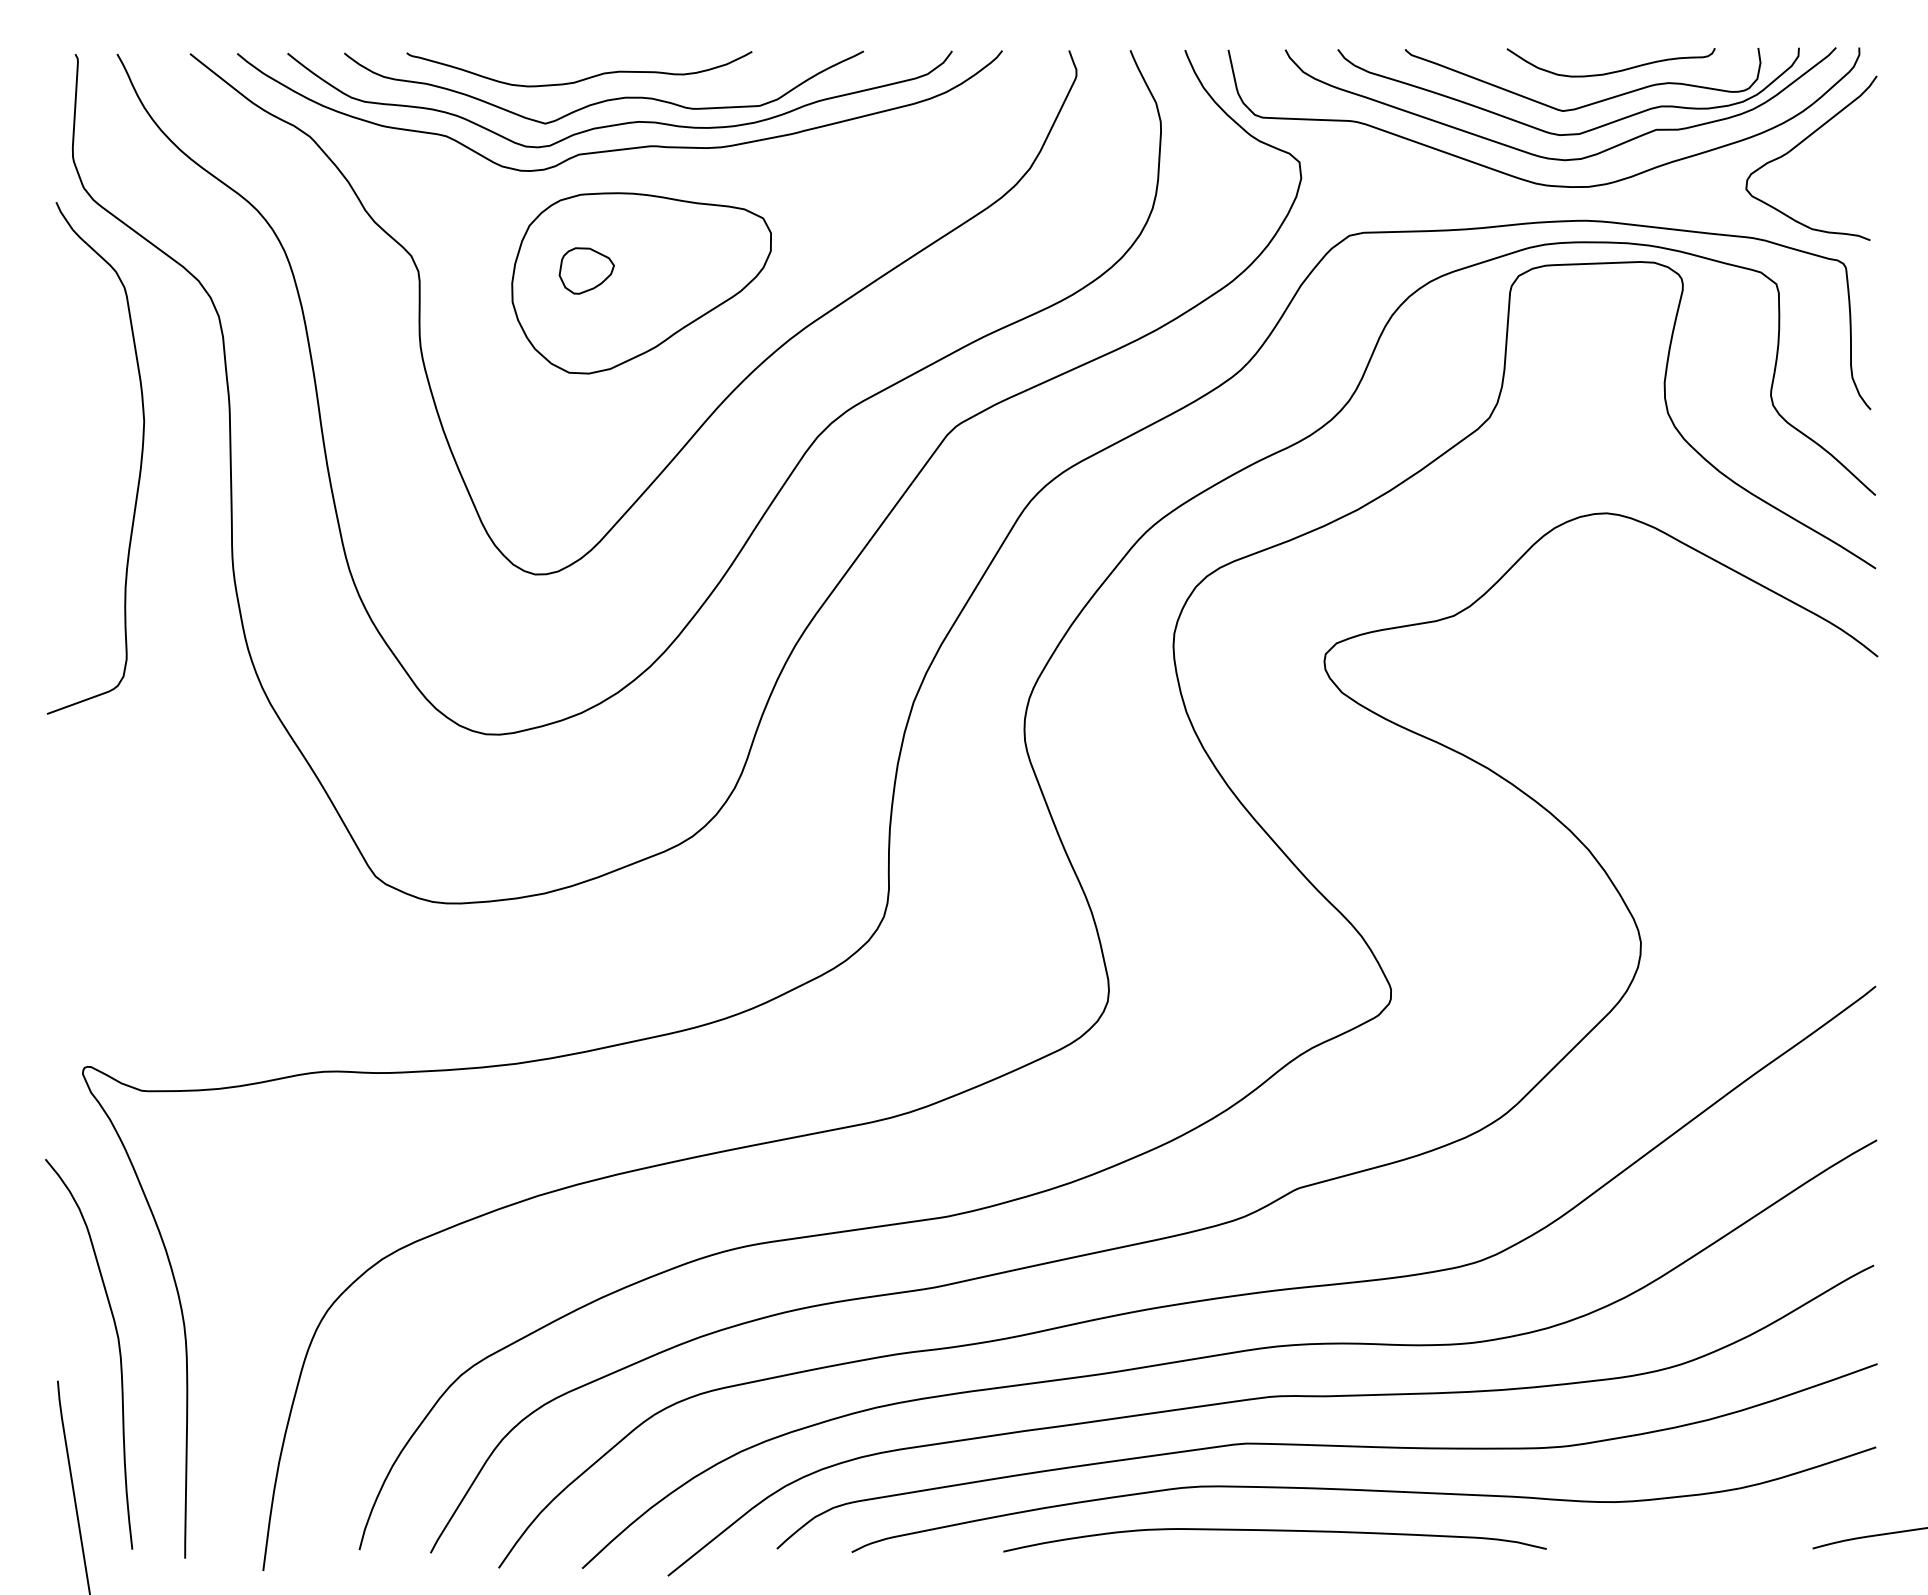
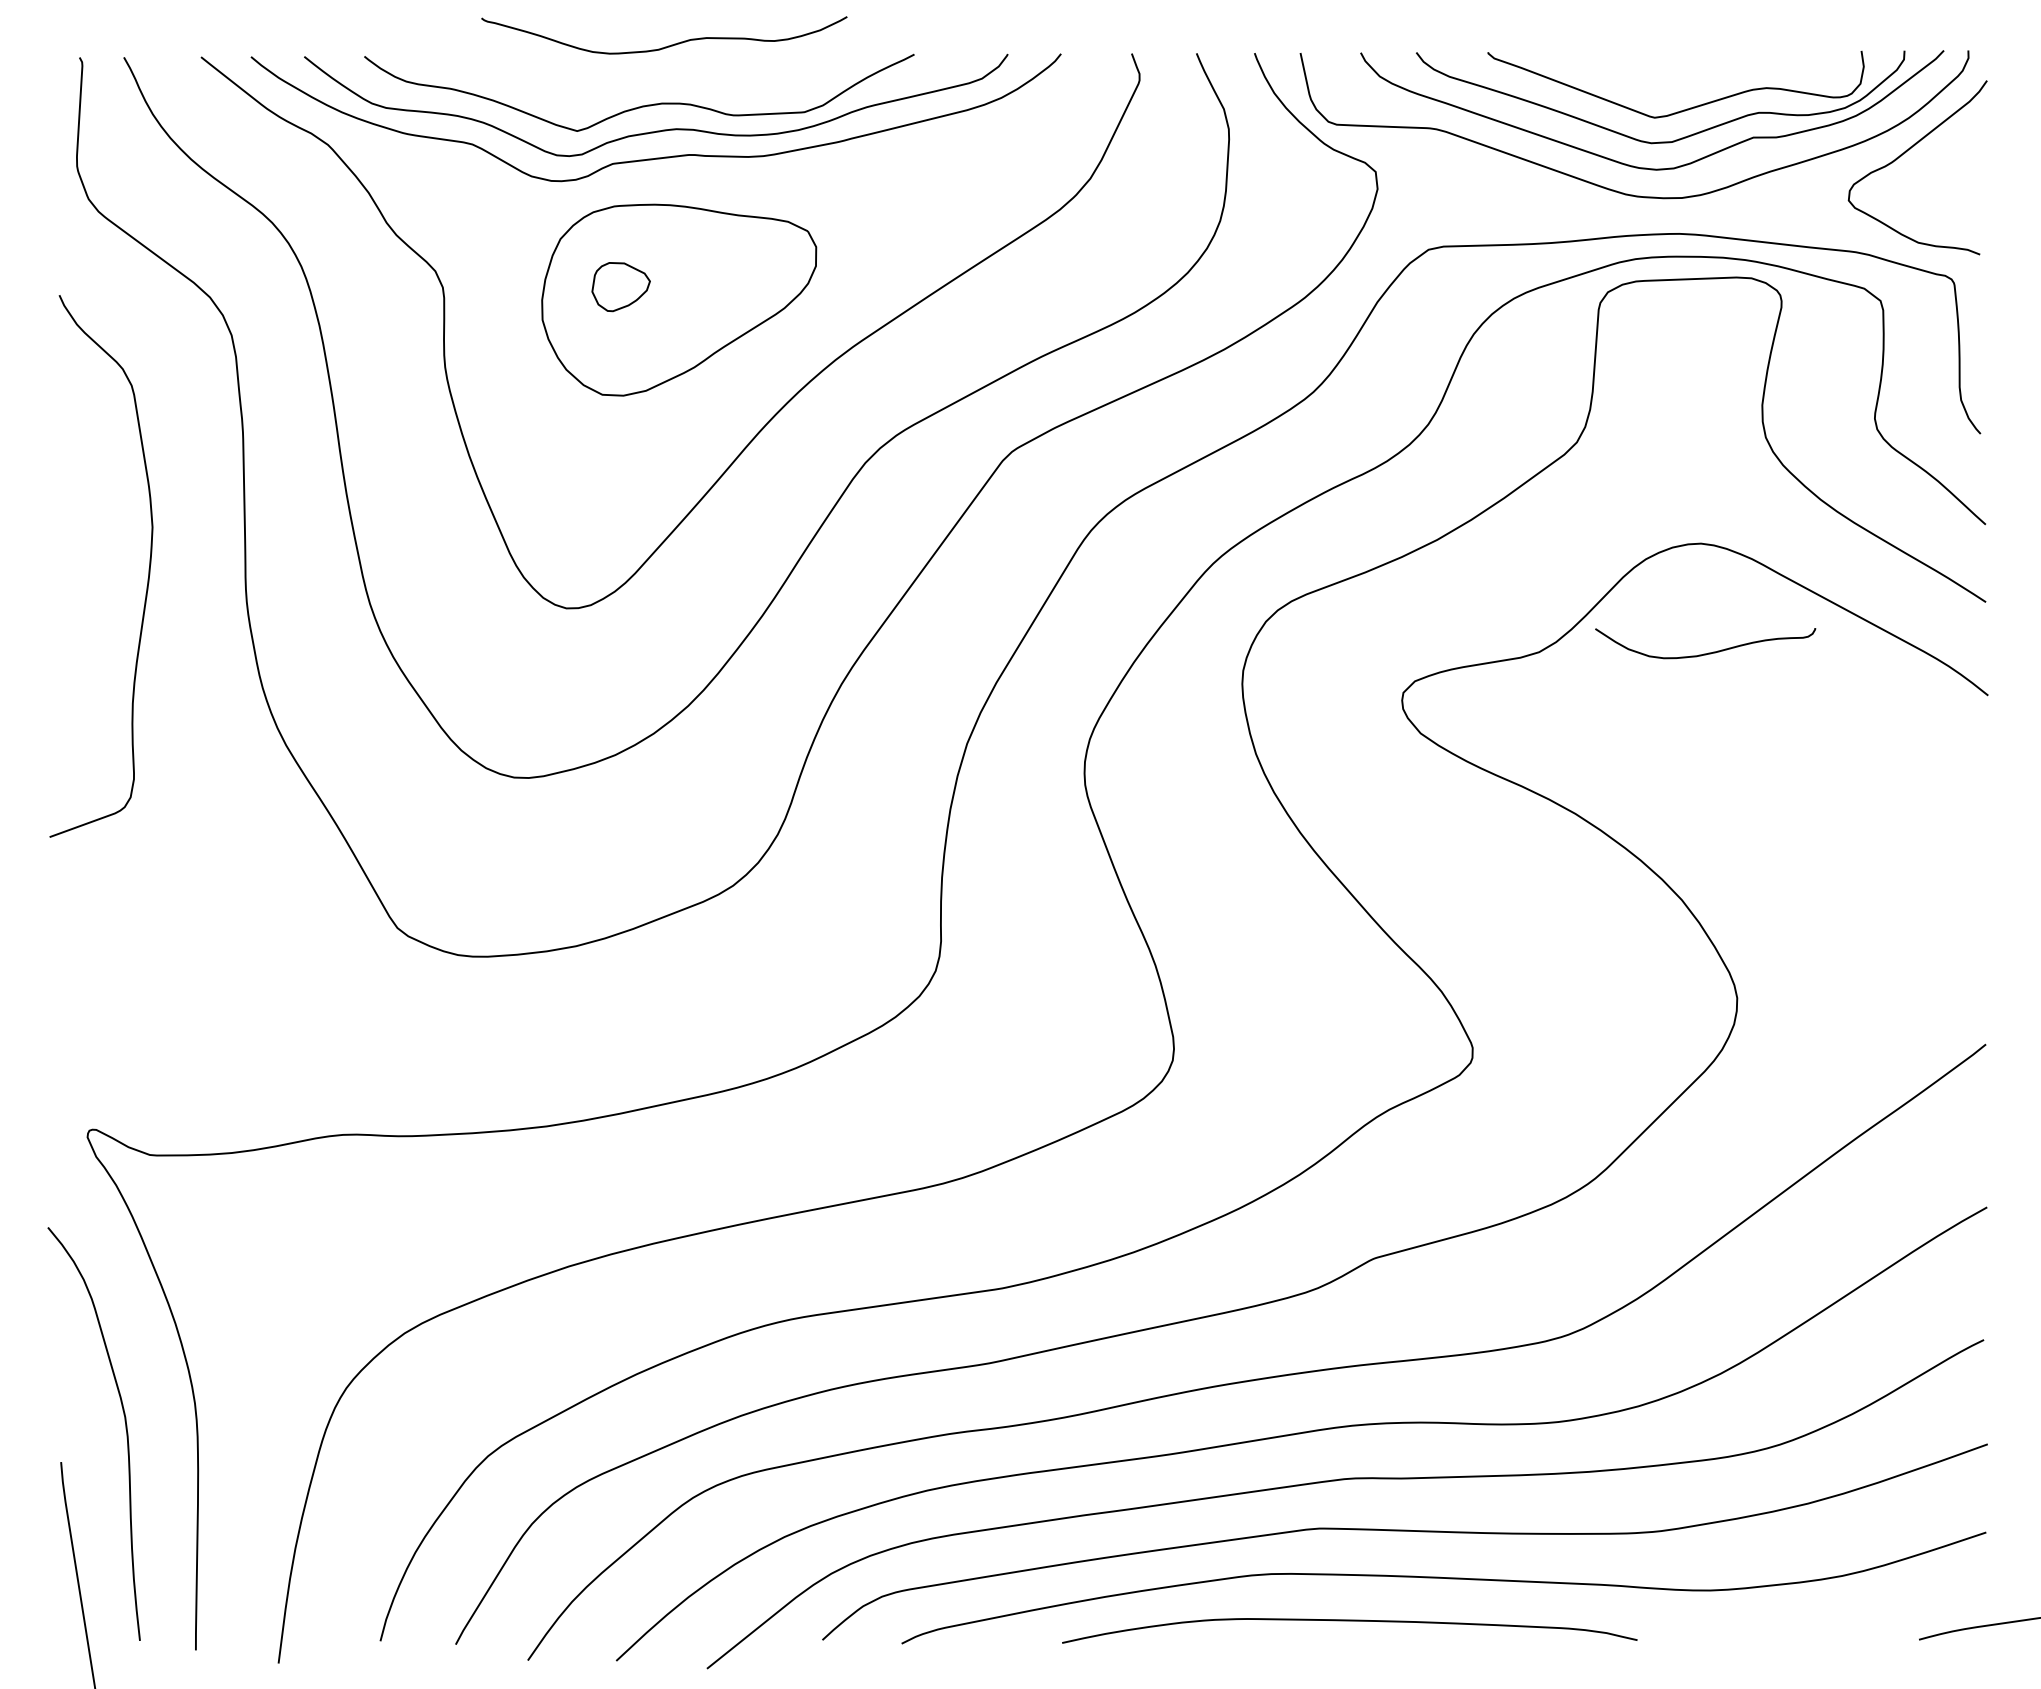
curve: (1613, 71) -> (1708, 652), moved
curve: (583, 78) -> (668, 45), moved
curve: (140, 460) -> (148, 568), moved

